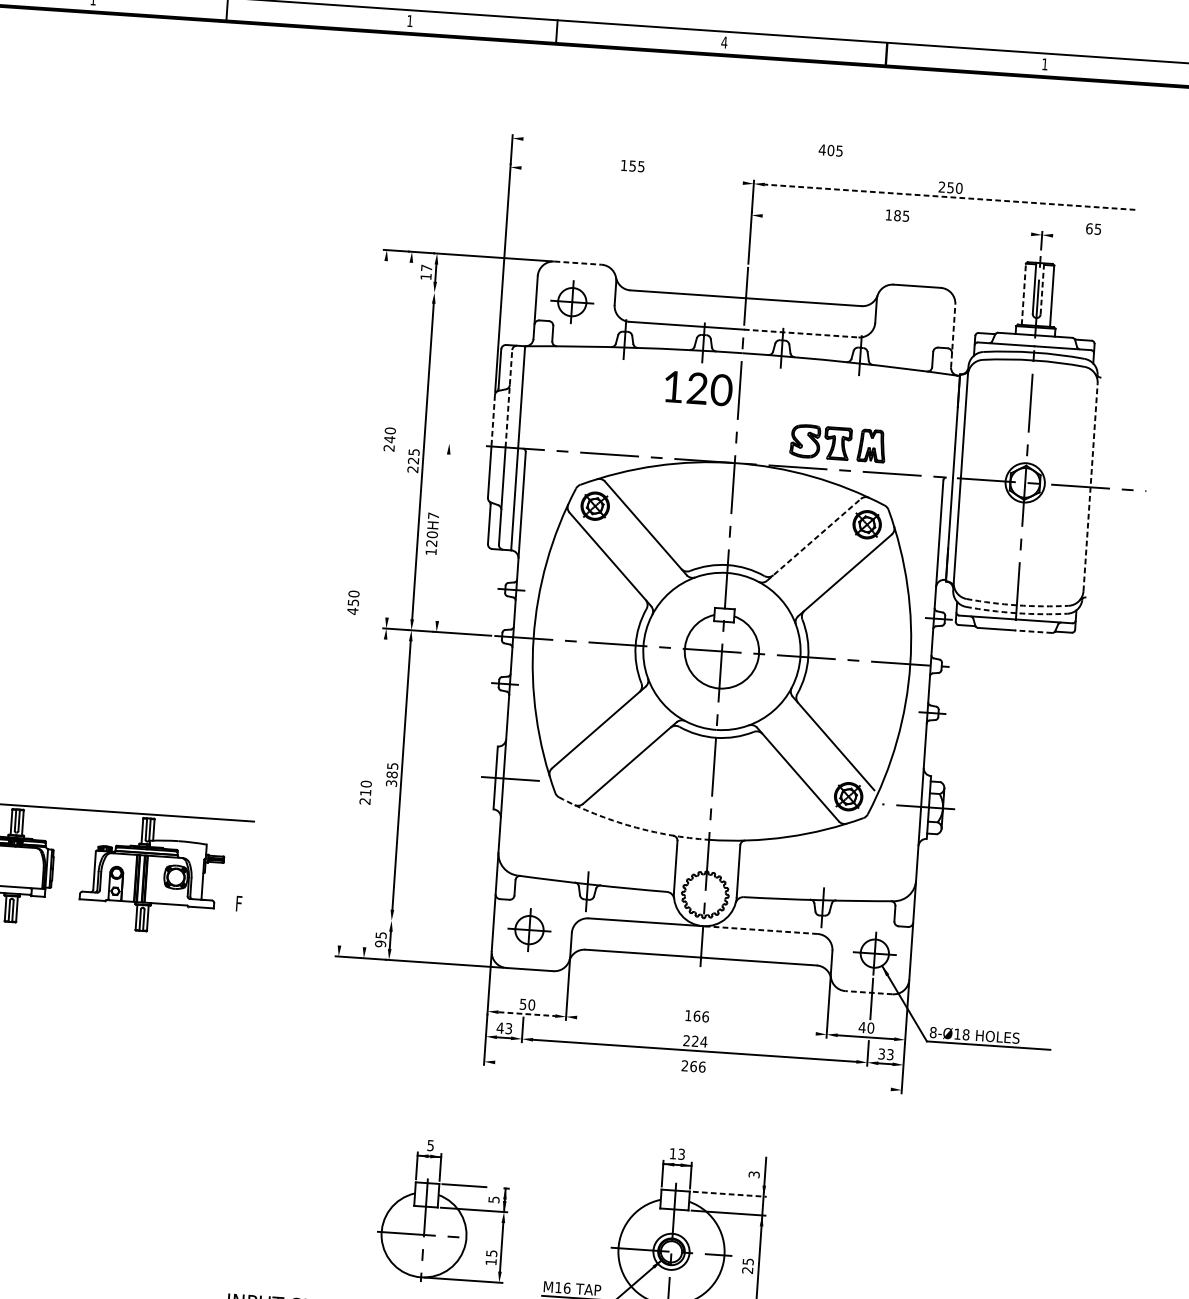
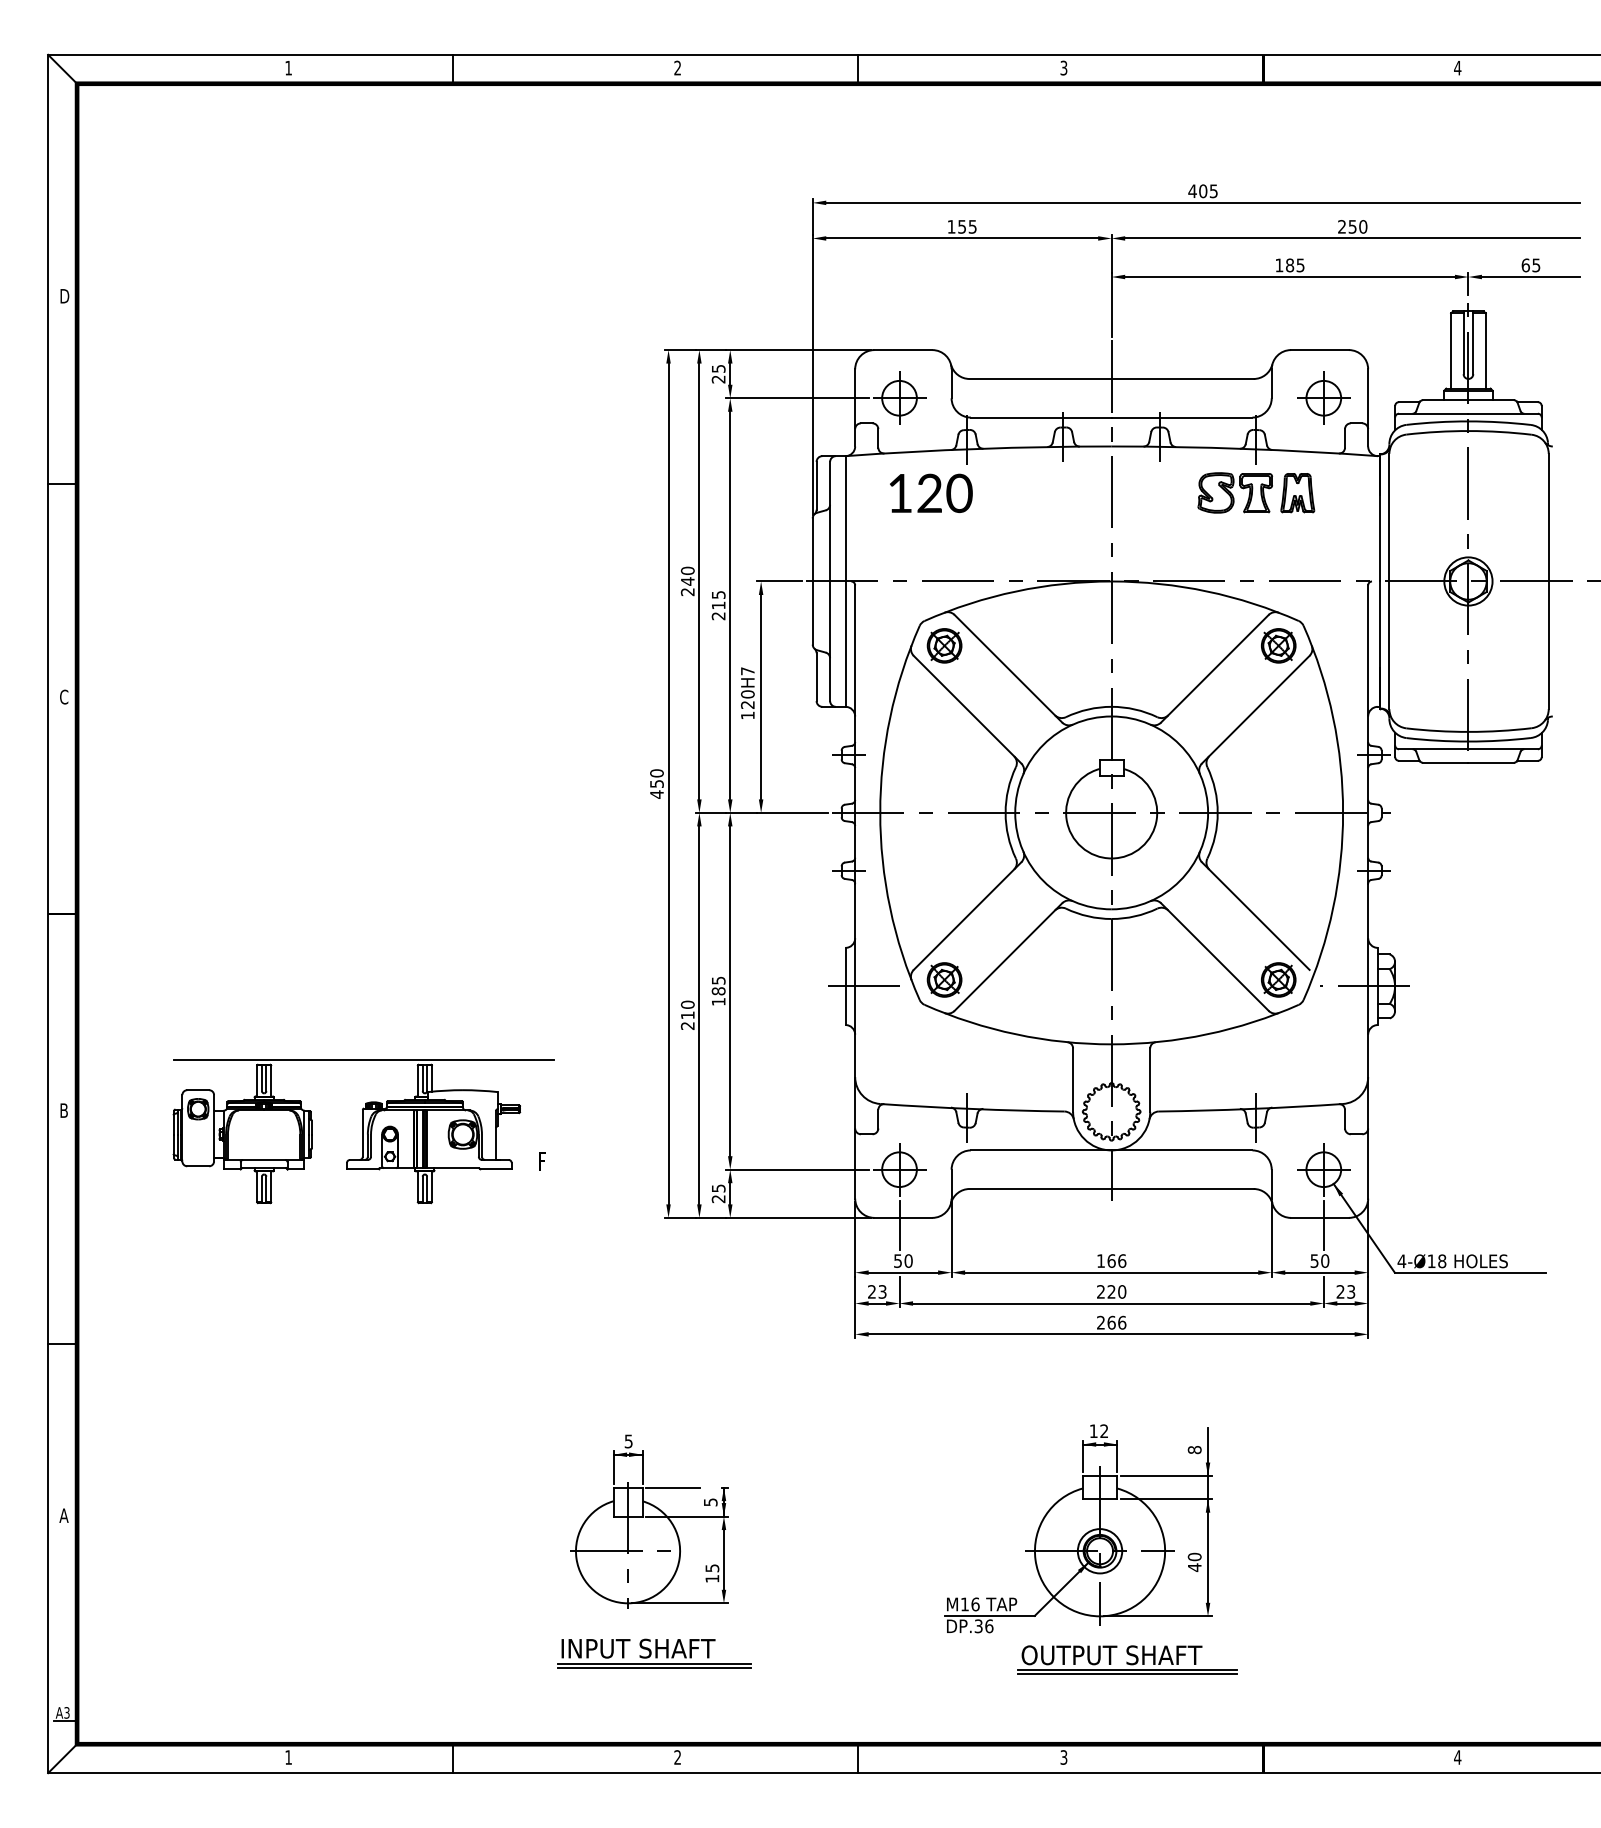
text: (409, 20) -> (677, 67), 1 -> 2
text: (724, 42) -> (1063, 67), 4 -> 3
text: (1044, 64) -> (1457, 68), 1 -> 4
line: (830, 159) -> (1203, 202), added
line: (632, 175) -> (962, 238), added
line: (949, 197) -> (1352, 238), dashed -> solid
line: (896, 225) -> (1289, 277), added
line: (1092, 238) -> (1530, 277), added
line: (578, 263) -> (903, 350), dashed -> solid
text: (426, 272) -> (718, 374), 17 -> 25
line: (1042, 288) -> (1473, 342), dashed -> solid
line: (1024, 294) -> (1451, 351), dashed -> solid
line: (489, 296) -> (797, 398), added
part: (917, 325) -> (1323, 397), added
line: (801, 333) -> (1182, 417), dashed -> solid
line: (953, 335) -> (1368, 407), dashed -> solid
text: (698, 387) -> (931, 492), moved
line: (509, 398) -> (830, 521), dashed -> solid
line: (493, 420) -> (812, 549), dashed -> solid
line: (399, 440) -> (699, 581), added
part: (838, 443) -> (1256, 492), moved
line: (464, 444) -> (779, 581), added
text: (413, 460) -> (718, 605), 225 -> 215
line: (1090, 487) -> (1548, 581), dashed -> solid
line: (443, 538) -> (761, 697), added
line: (814, 539) -> (1215, 668), dashed -> solid
line: (362, 602) -> (668, 783), added
arc: (1017, 605) -> (1469, 731), dashed -> solid
arc: (1016, 613) -> (1468, 741), dashed -> solid
line: (1033, 631) -> (1491, 762), dashed -> solid
part: (576, 777) -> (944, 979), added
text: (391, 783) -> (718, 1001), 385 -> 185
line: (375, 793) -> (699, 1015), added
arc: (632, 826) -> (1016, 1034), dashed -> solid
line: (446, 924) -> (797, 1169), added
line: (760, 930) -> (1181, 1150), dashed -> solid
text: (380, 944) -> (718, 1199), 95 -> 25
line: (526, 975) -> (899, 1225), added
line: (868, 992) -> (1319, 1217), dashed -> solid
line: (526, 1014) -> (903, 1272), dashed -> solid
line: (696, 1025) -> (1111, 1272), added
text: (499, 1027) -> (871, 1291), 43 -> 23
text: (862, 1027) -> (1314, 1260), 40 -> 50
text: (932, 1032) -> (1401, 1261), 8-Ø18 -> 4-Ø18
text: (703, 1041) -> (1121, 1291), 224 -> 220
text: (881, 1053) -> (1340, 1291), 33 -> 23
line: (692, 1076) -> (1111, 1334), added
text: (681, 1154) -> (1104, 1431), 13 -> 12
text: (753, 1175) -> (1194, 1450), 3 -> 8
line: (730, 1194) -> (1167, 1476), dashed -> solid
part: (443, 1211) -> (649, 1521), moved
text: (747, 1266) -> (1194, 1562), 25 -> 40

